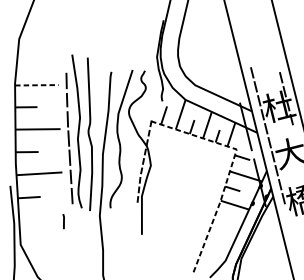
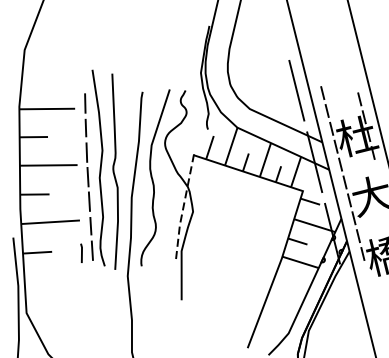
line: (231, 70) -> (296, 90), added
line: (37, 85) -> (47, 109), dashed -> solid
line: (230, 168) -> (295, 215), dashed -> solid
line: (63, 220) -> (81, 252), moved

